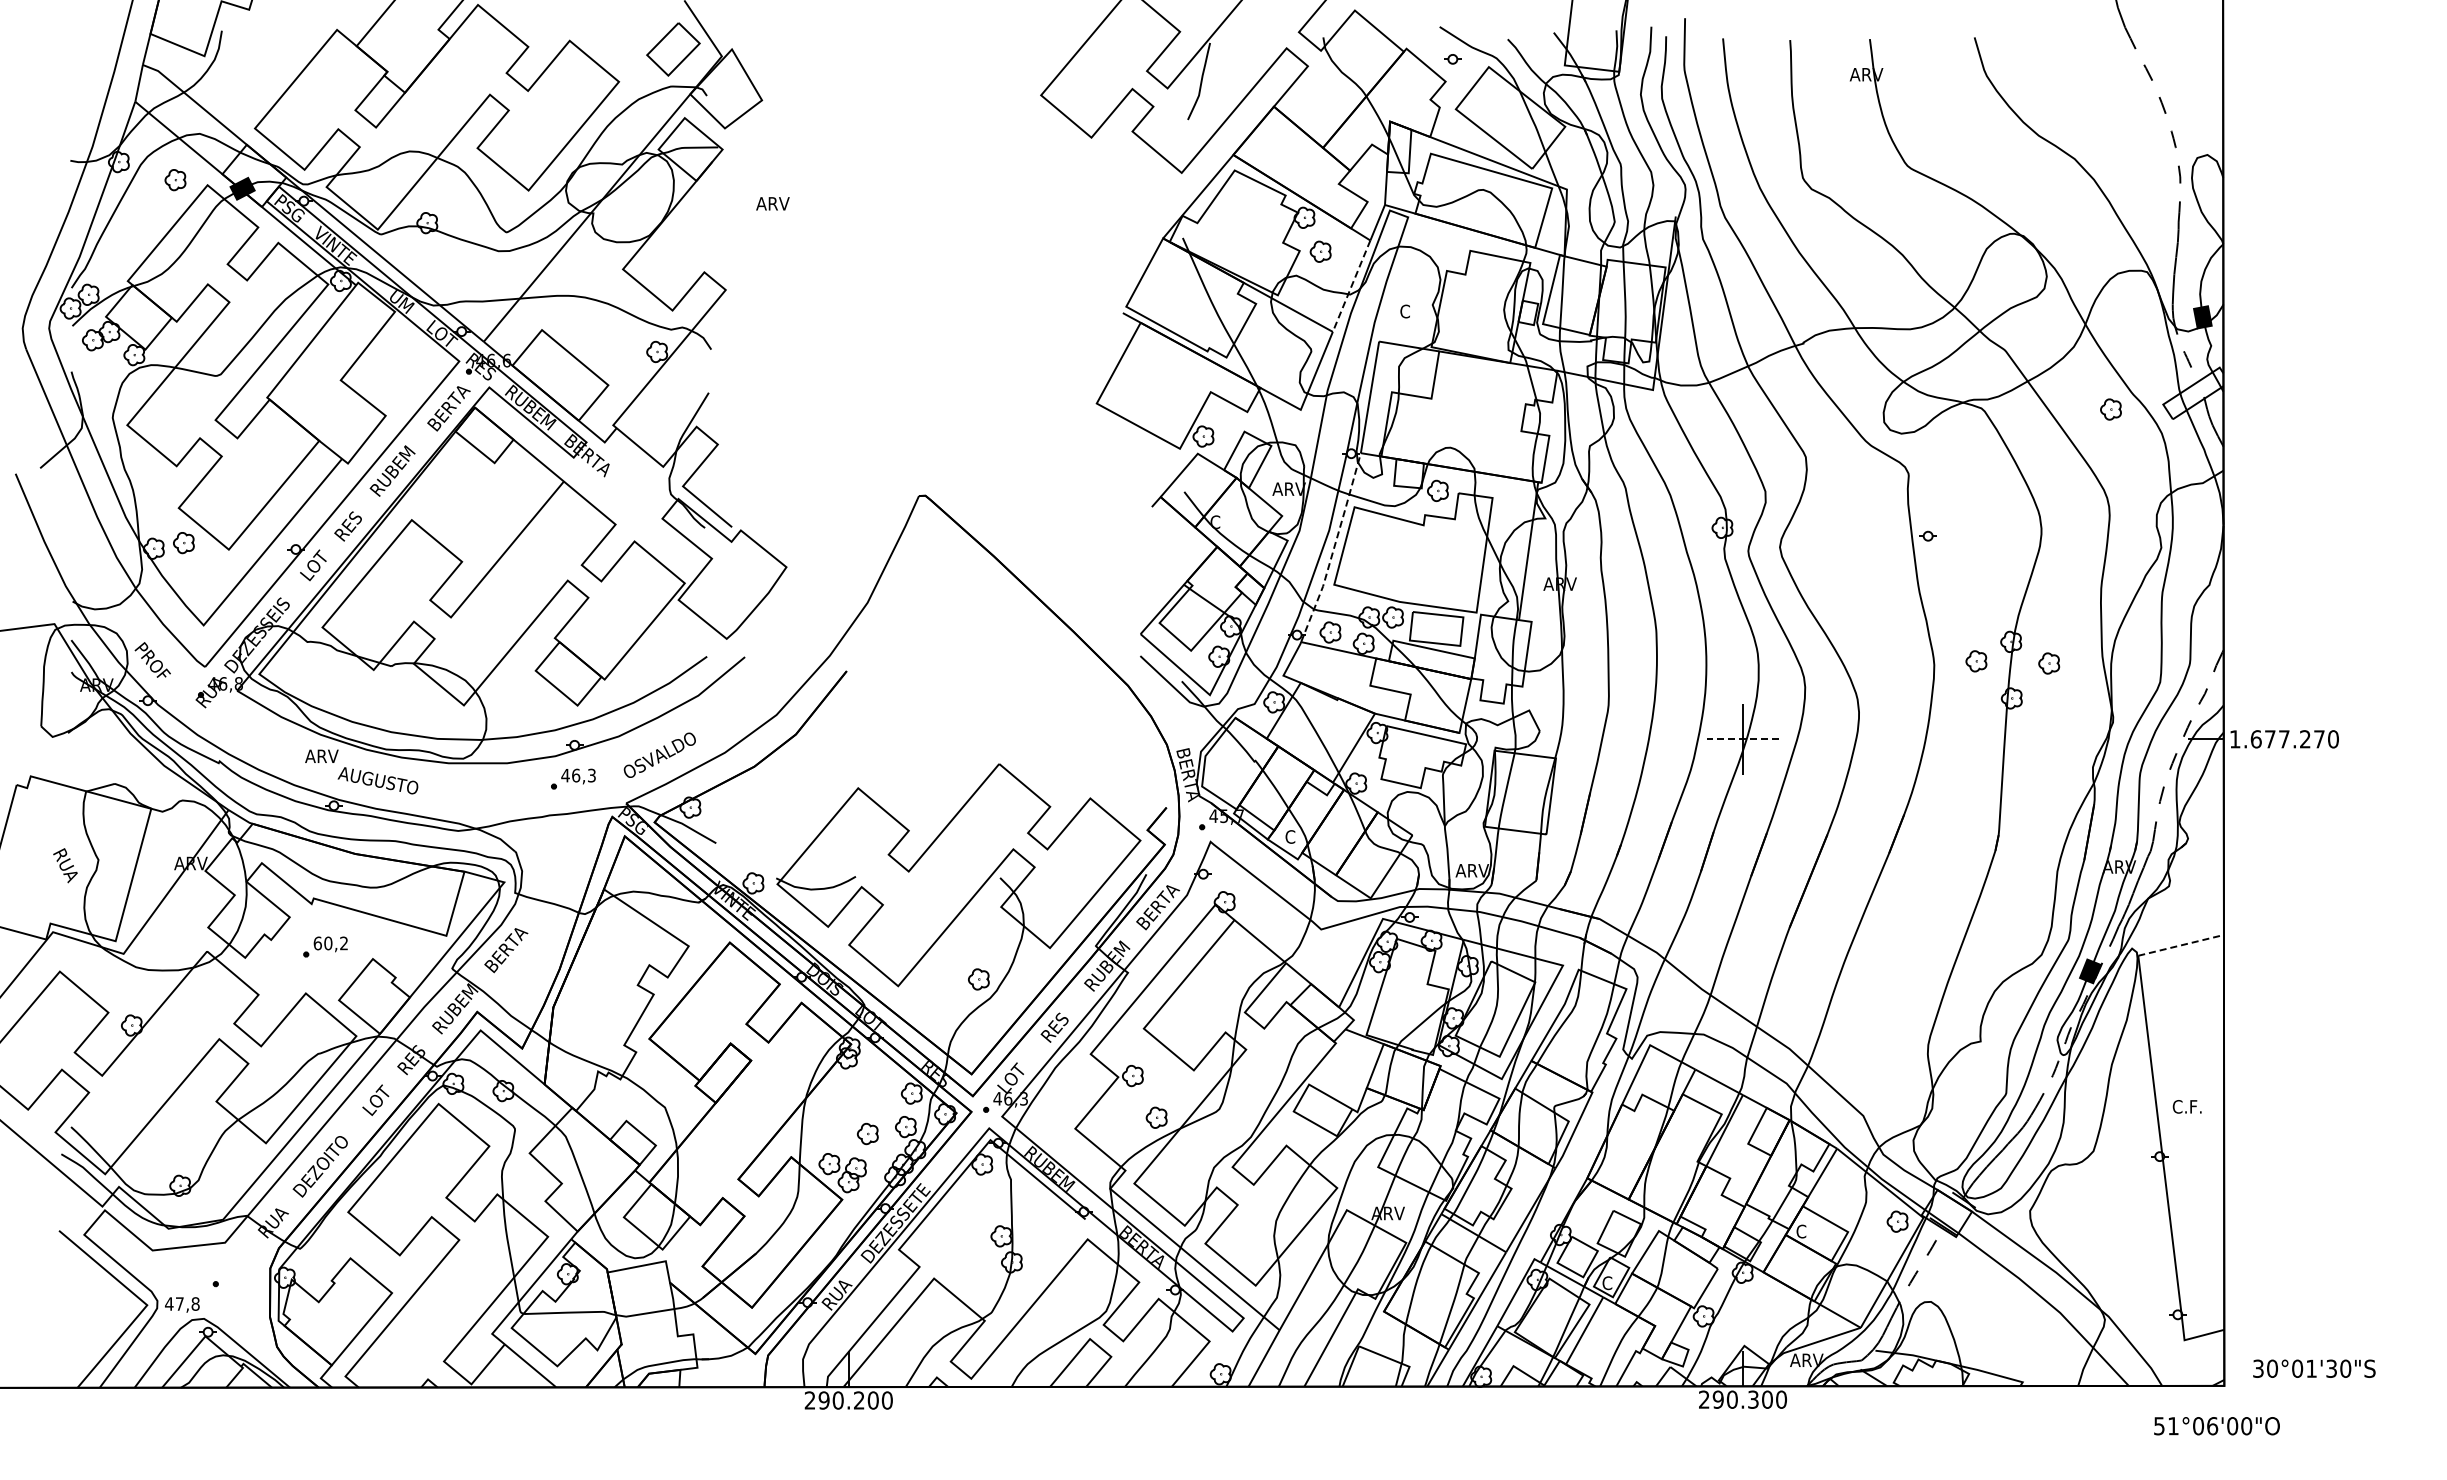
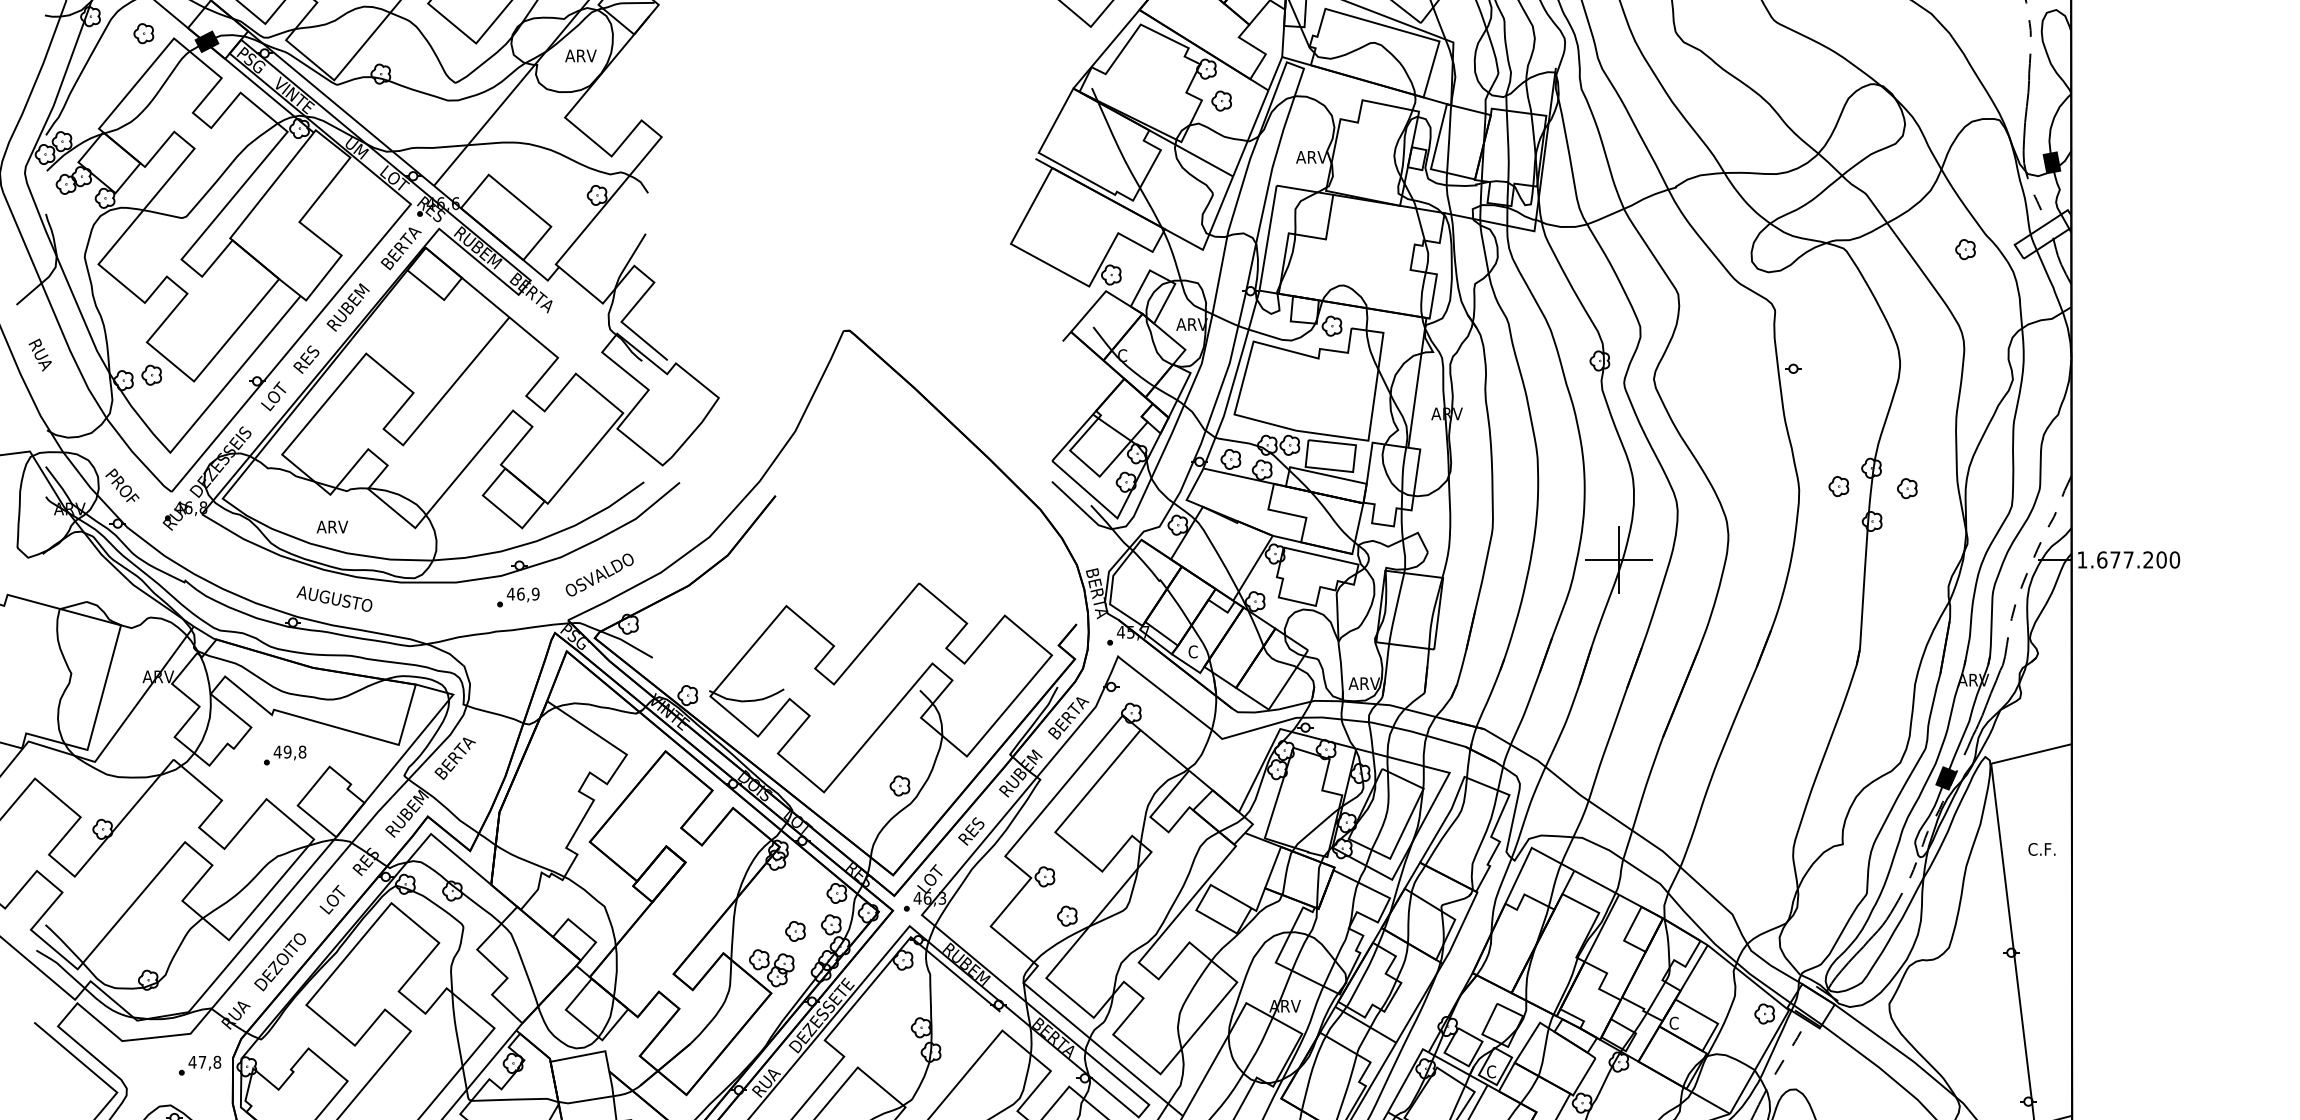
text: (772, 203) -> (580, 55), moved
line: (1351, 286) -> (1250, 133), dashed -> solid
text: (1415, 311) -> (1310, 157), C -> ARV
line: (1334, 548) -> (1234, 380), dashed -> solid
line: (1742, 739) -> (1618, 560), dashed -> solid
text: (2319, 739) -> (2161, 560), 1.677.270 -> 1.677.200
text: (321, 755) -> (332, 526), moved
text: (591, 775) -> (535, 594), 46,3 -> 46,9
text: (65, 865) -> (40, 354), moved
text: (330, 943) -> (289, 752), 60,2 -> 49,8
line: (2181, 945) -> (2031, 754), dashed -> solid
text: (2186, 1106) -> (2041, 849), moved
text: (182, 1304) -> (205, 1062), moved

